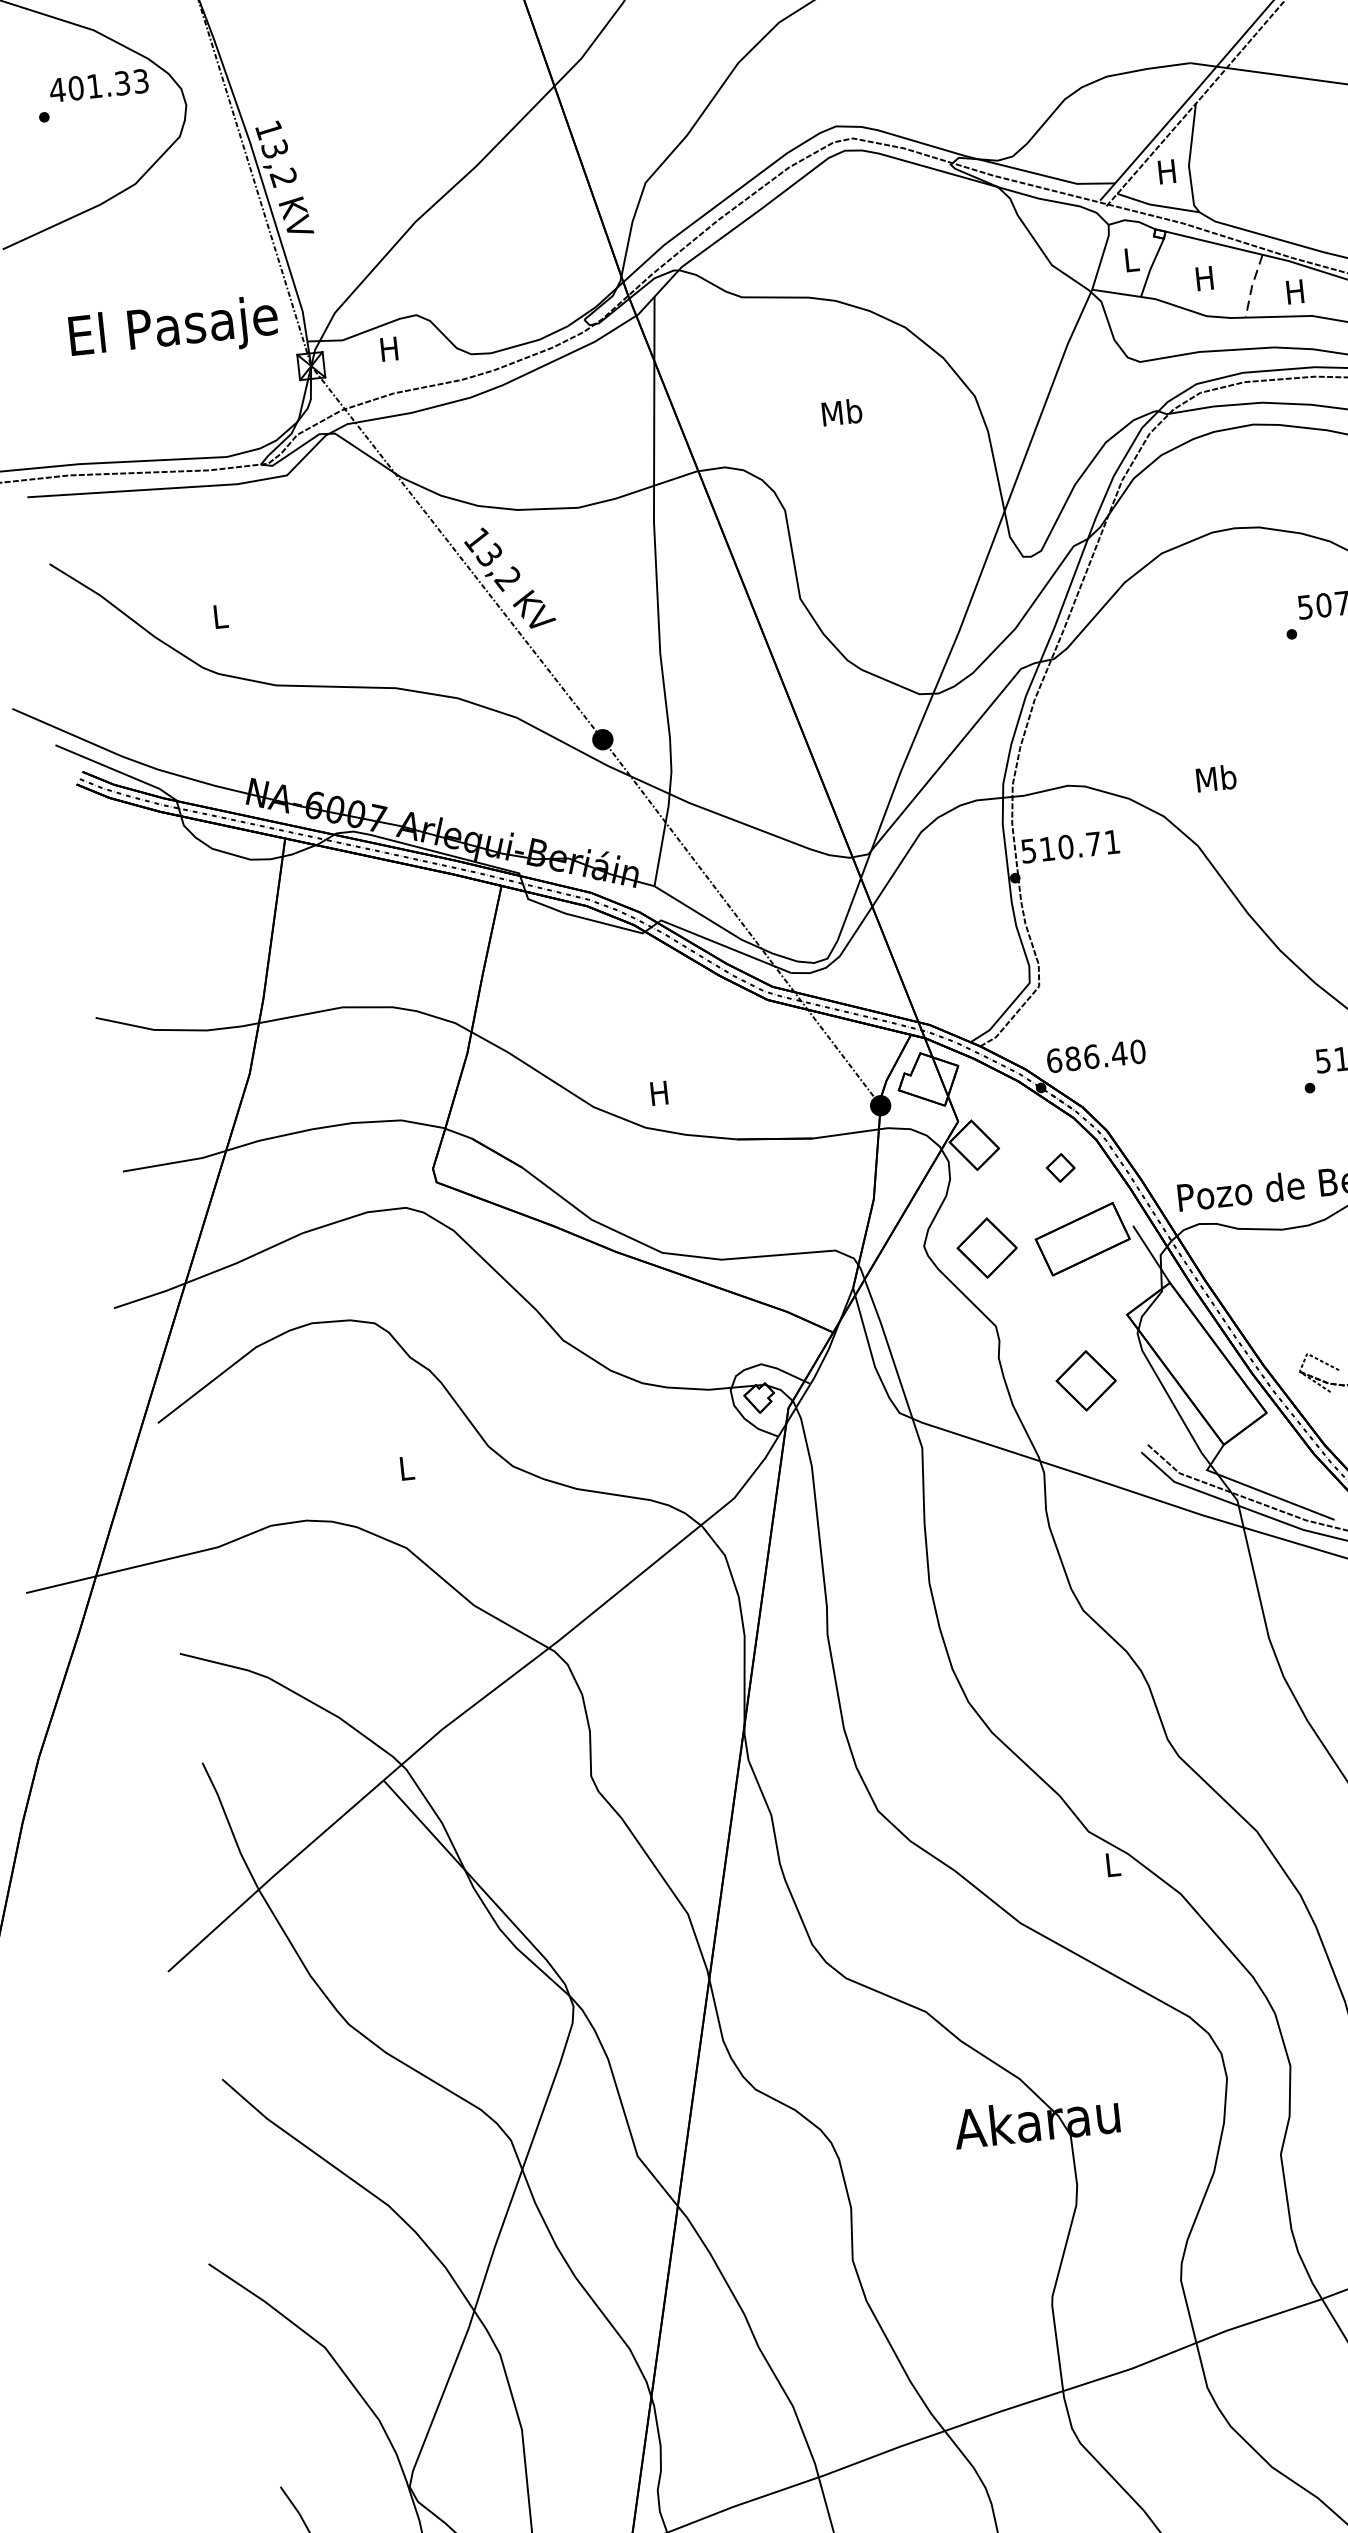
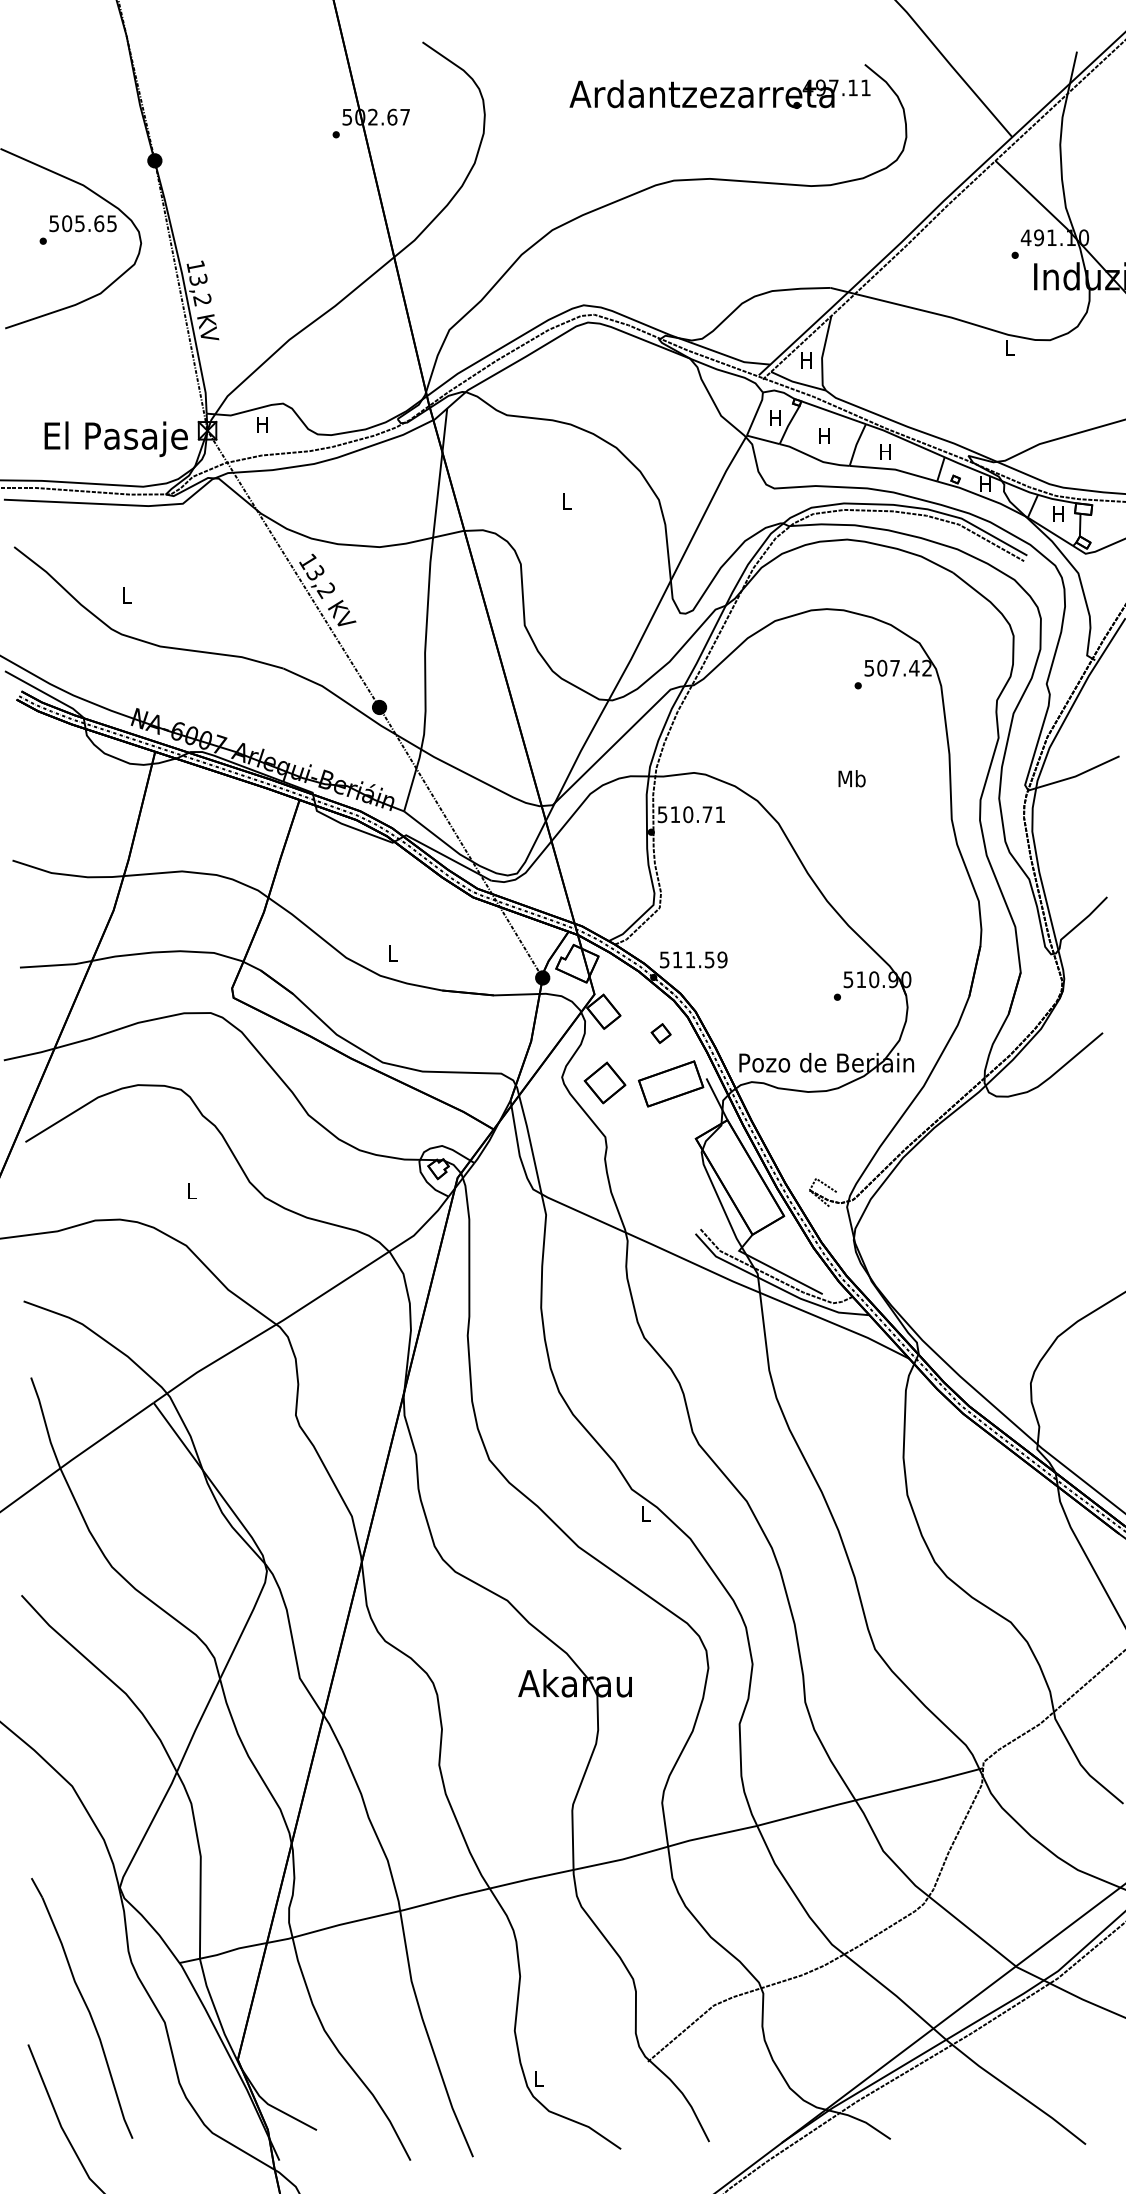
text: (98, 85) -> (82, 223), 401.33 -> 505.65
text: (1130, 259) -> (775, 417), L -> H
line: (1252, 285) -> (856, 444), dashed -> solid
text: (172, 330) -> (115, 439), moved
text: (841, 411) -> (566, 500), Mb -> L
text: (1215, 778) -> (851, 778), moved
text: (1095, 1055) -> (693, 959), 686.40 -> 511.59
text: (659, 1093) -> (392, 953), H -> L
part: (1085, 1380) -> (662, 1180), removed

